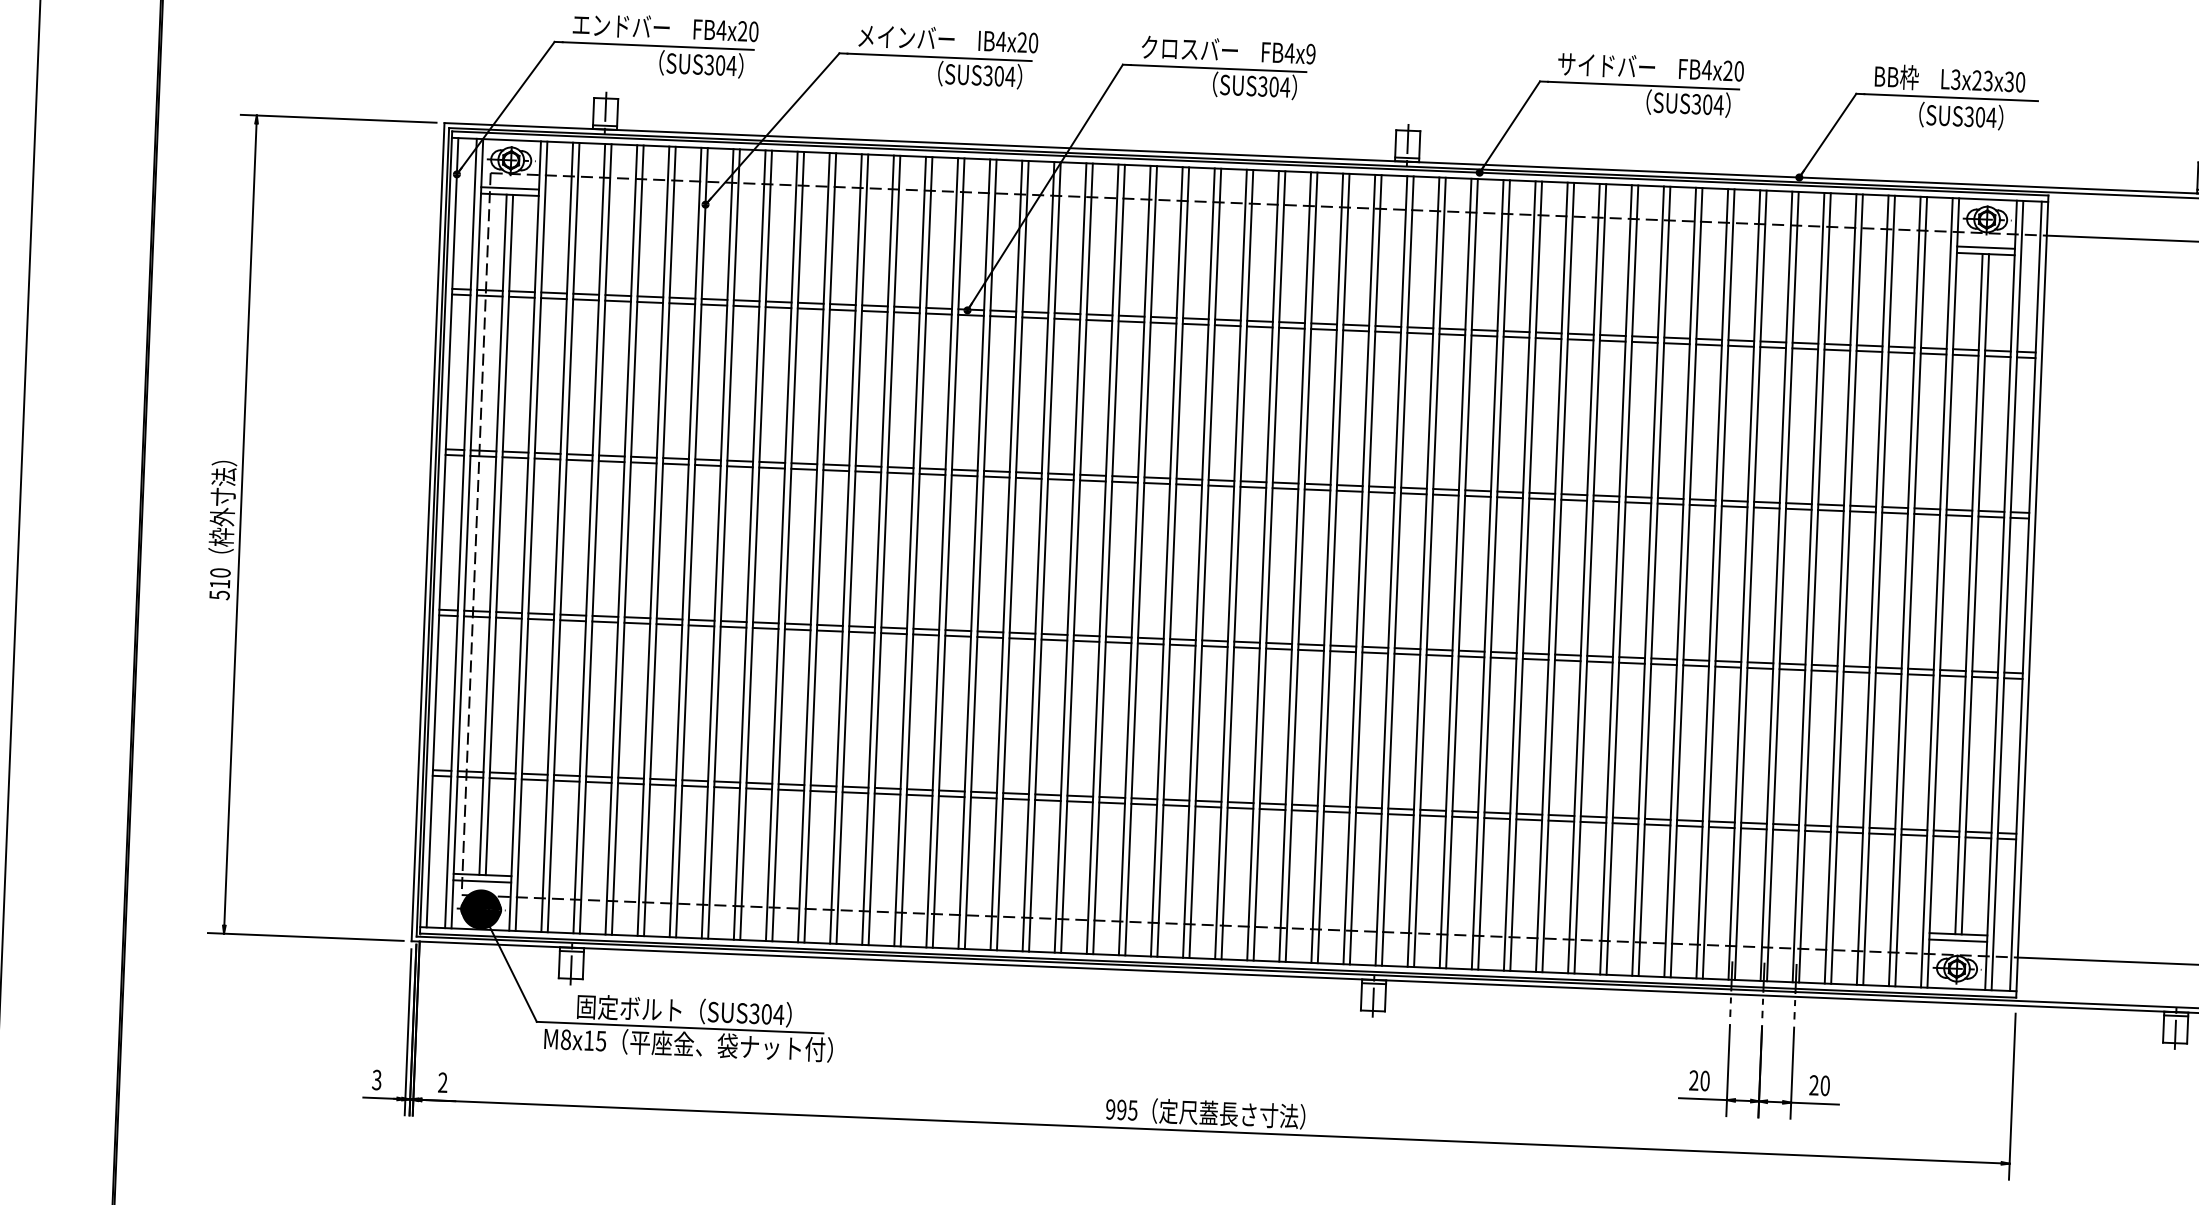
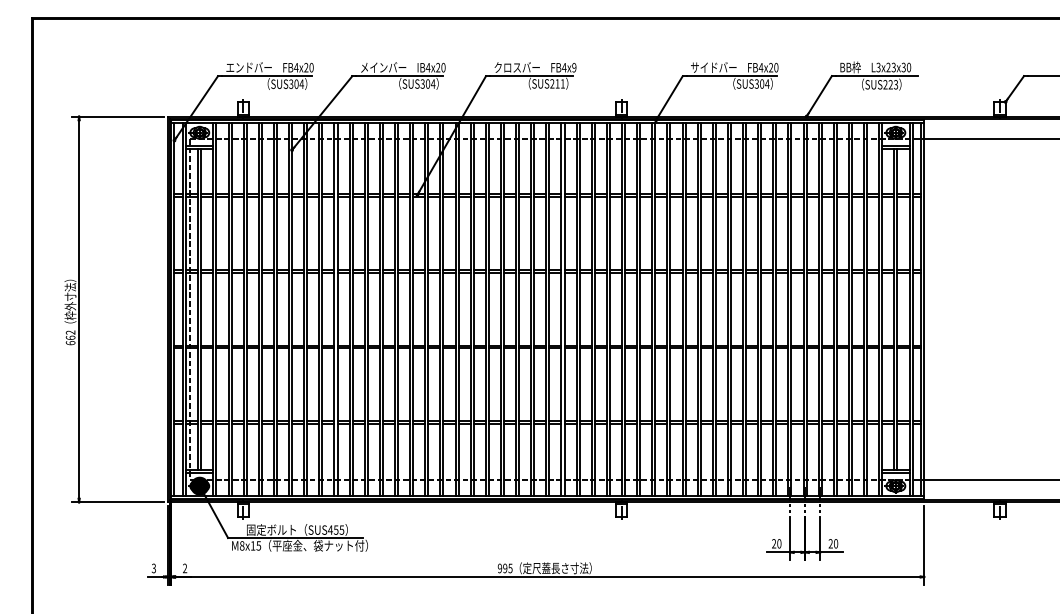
text: (1273, 86) -> (557, 83), SUS304 -> SUS211
text: (1979, 116) -> (890, 84), SUS304 -> SUS223
text: (219, 583) -> (70, 337), 510 -> 662
text: (767, 1012) -> (336, 529), SUS304 -> SUS455

